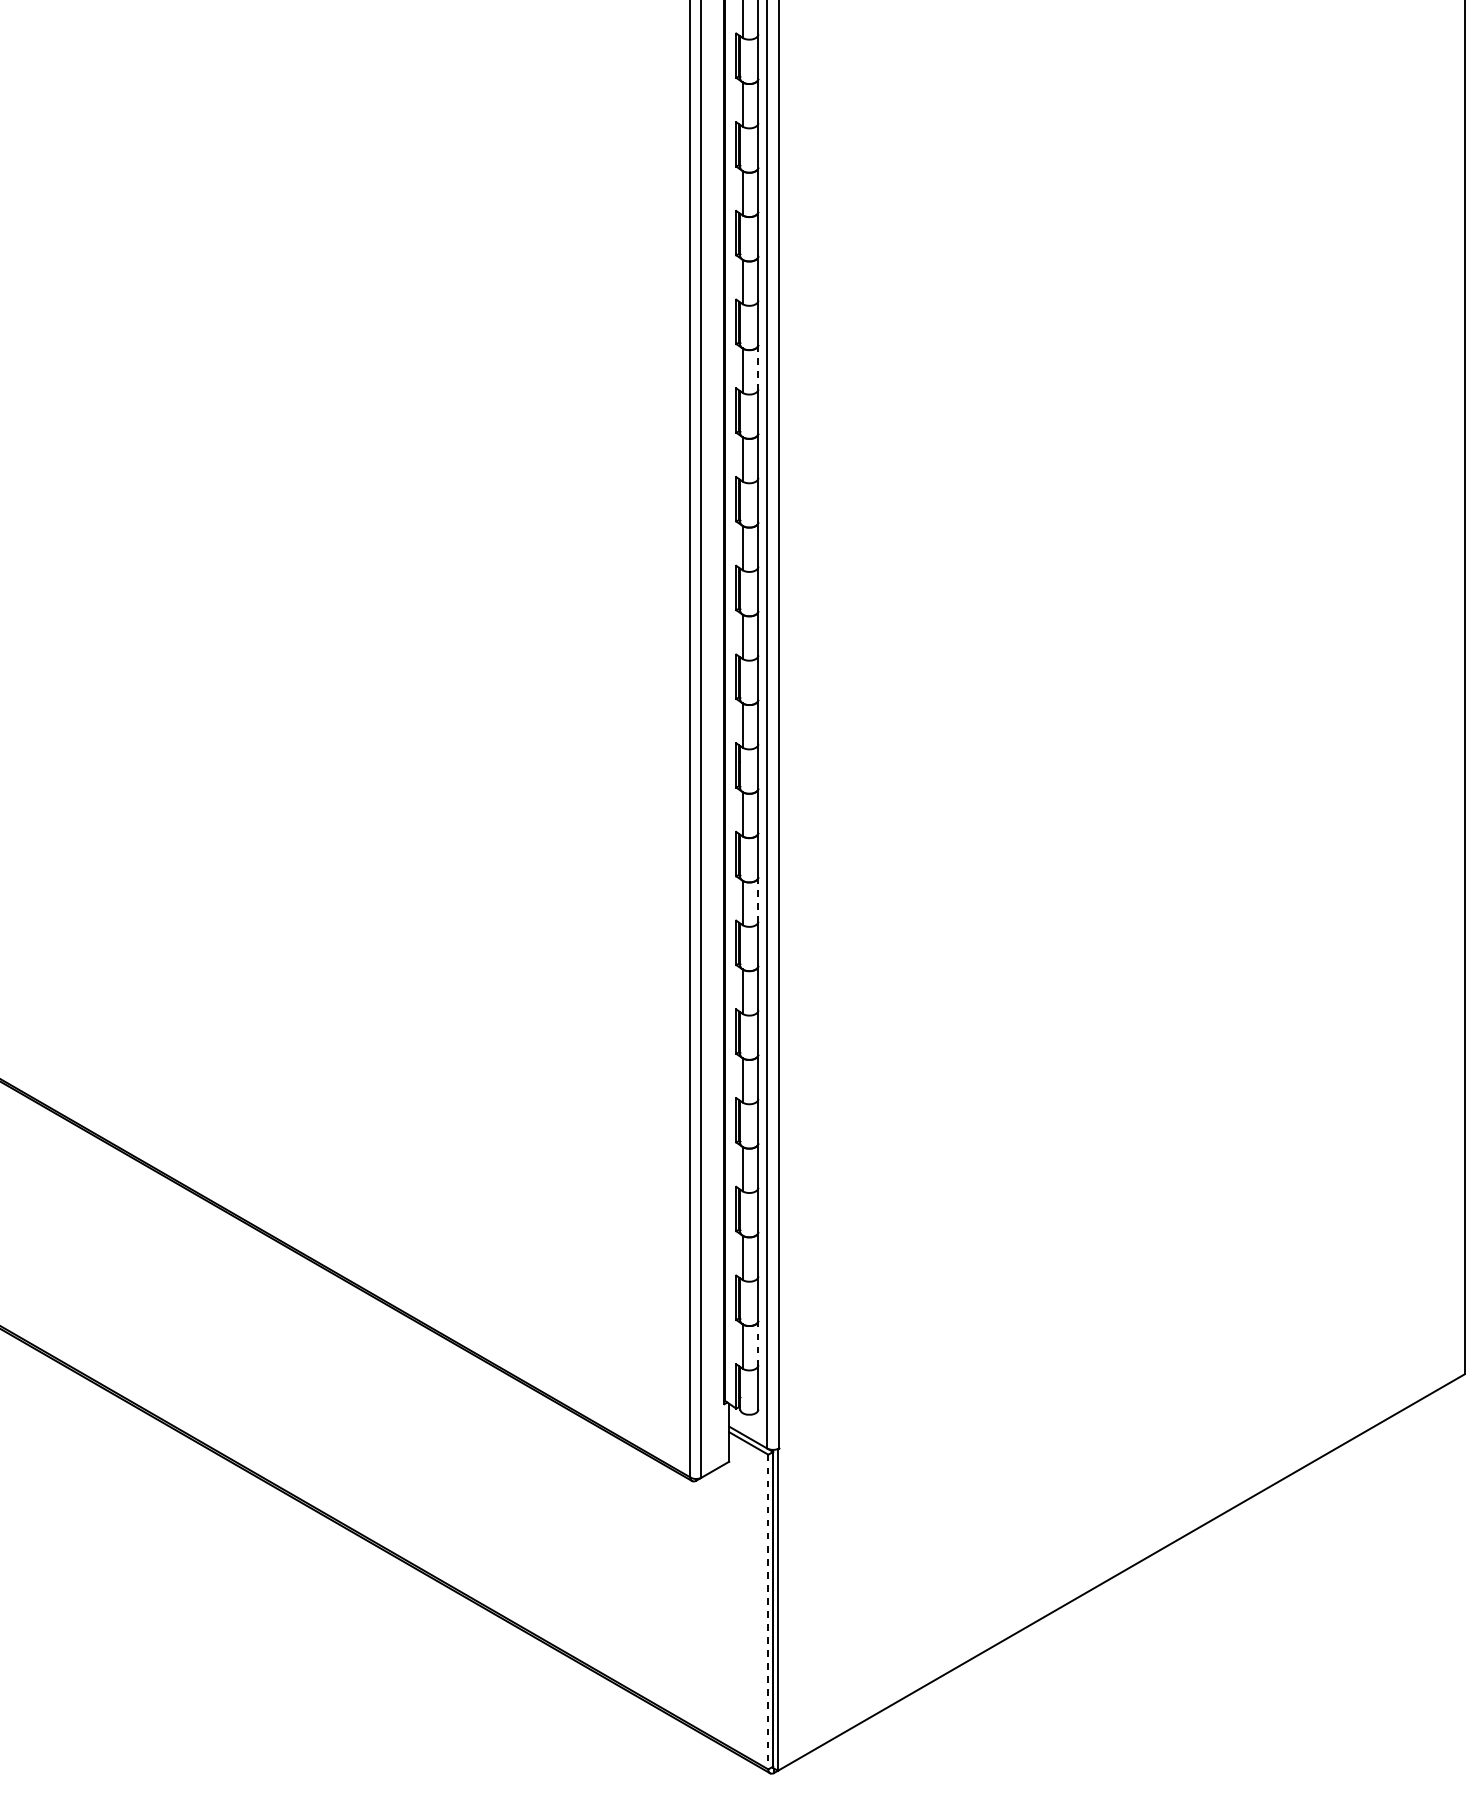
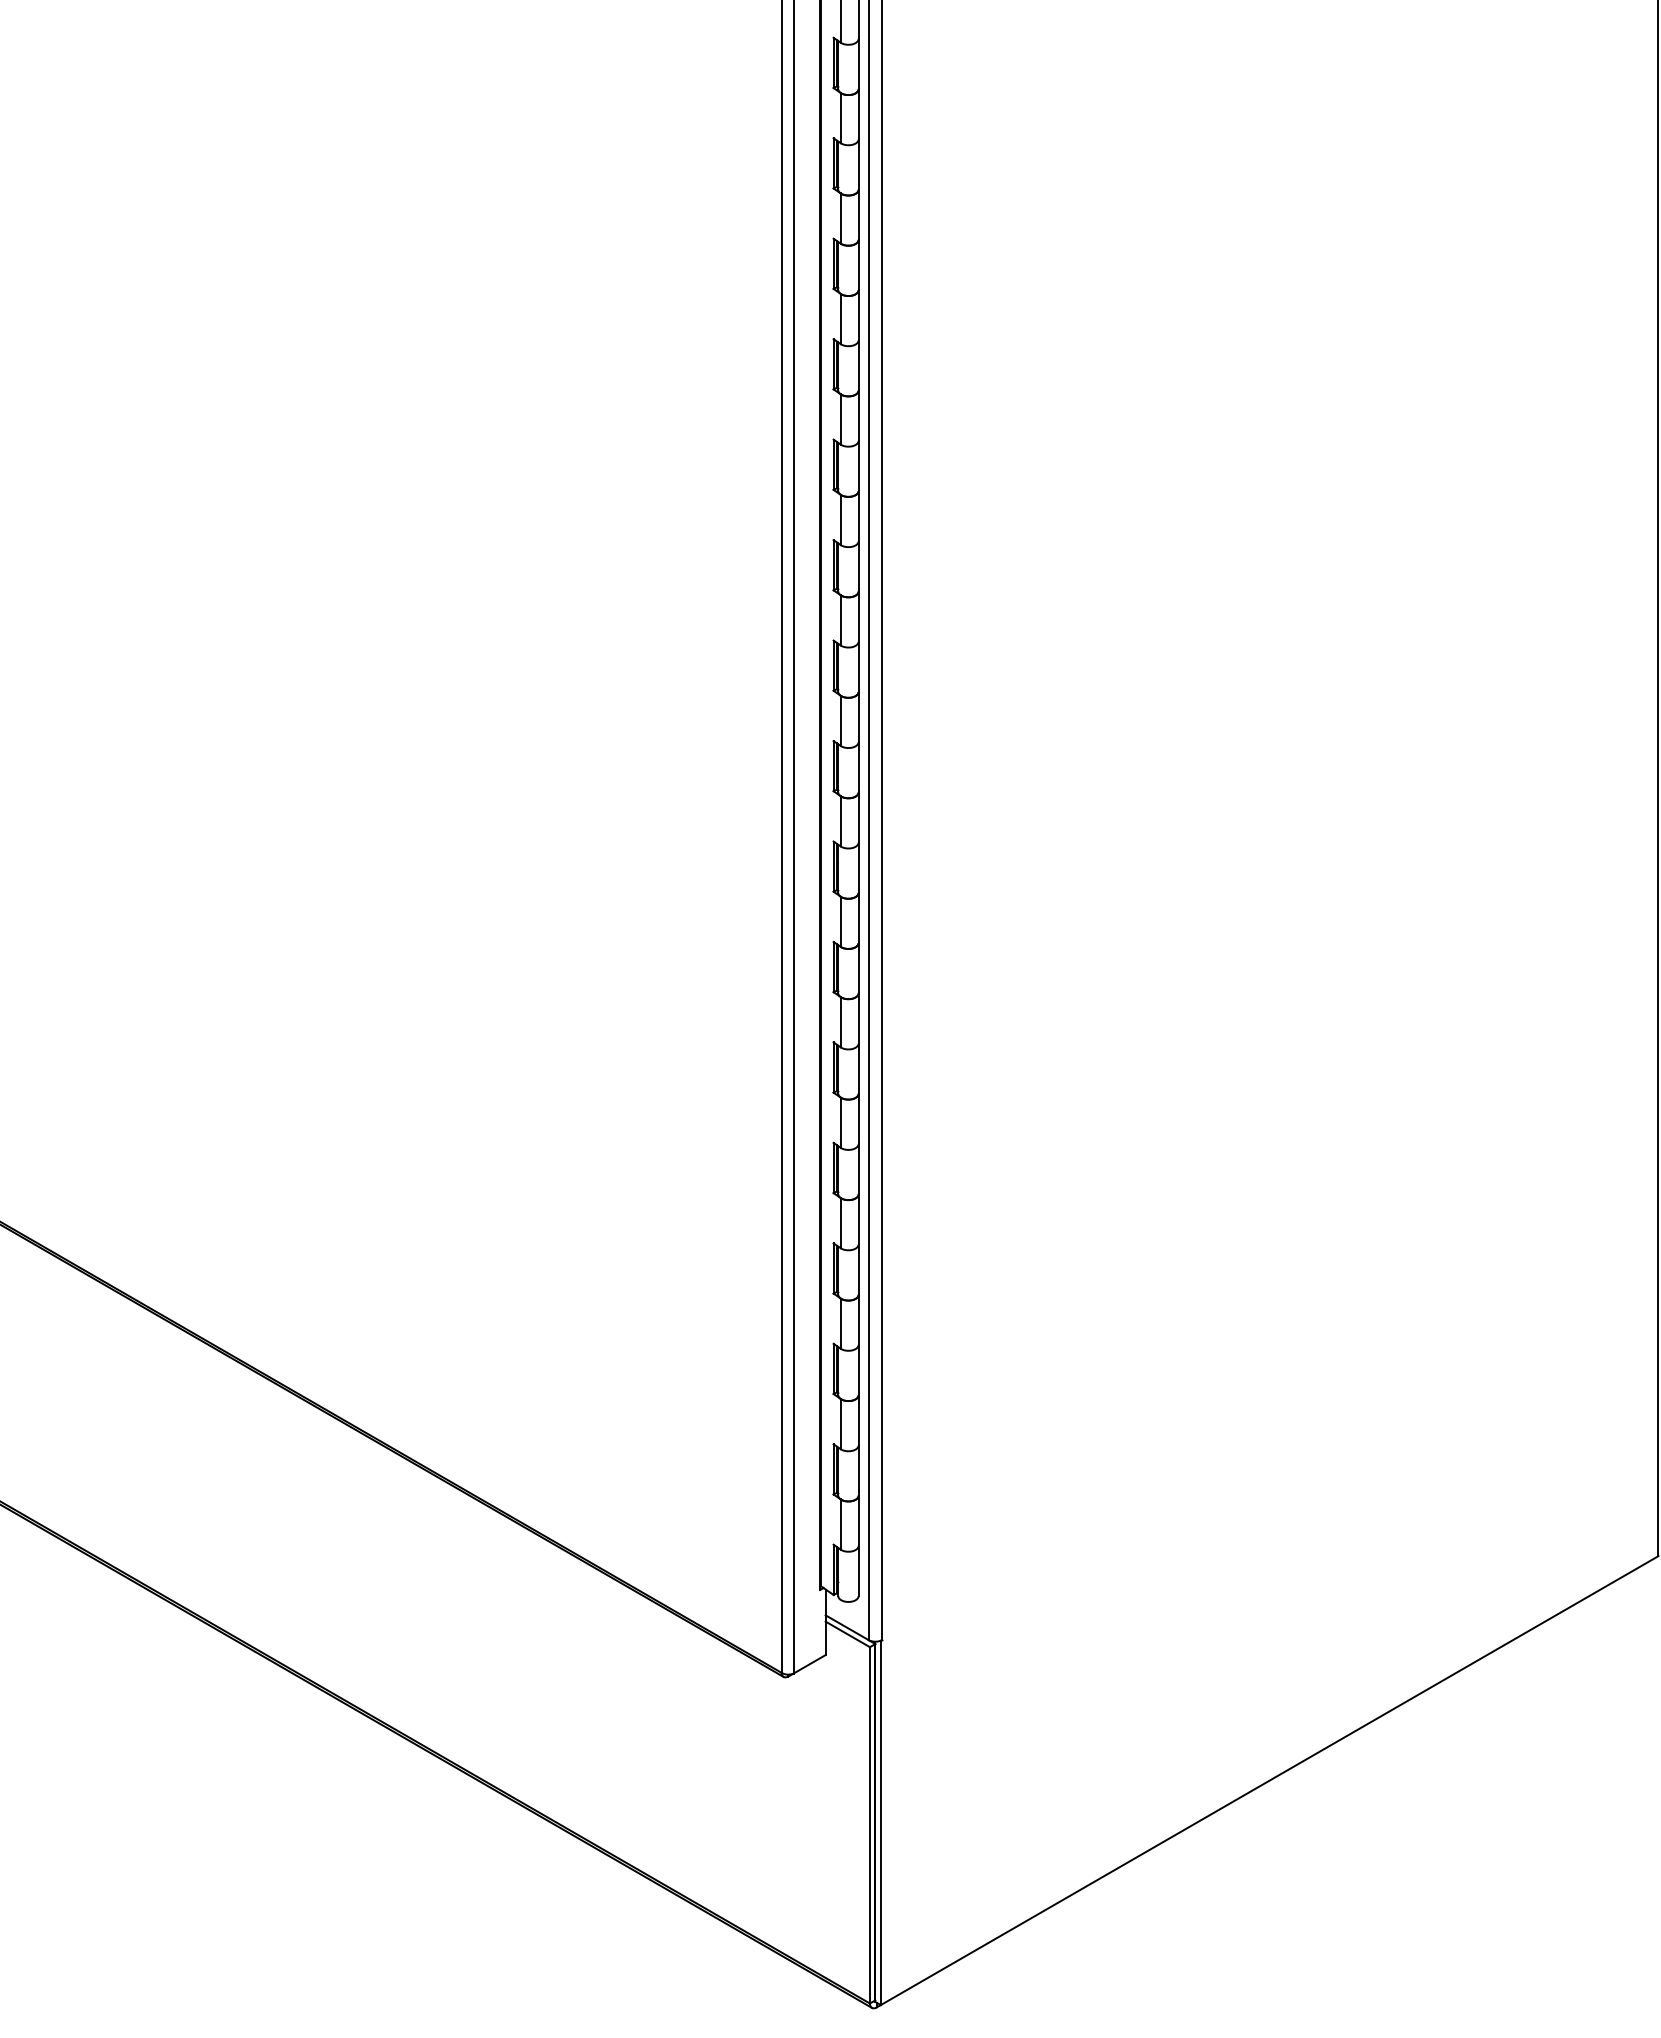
line: (758, 367) -> (858, 416), dashed -> solid
line: (758, 899) -> (858, 1018), dashed -> solid
line: (758, 1343) -> (858, 1521), dashed -> solid
line: (767, 1612) -> (869, 1825), dashed -> solid

